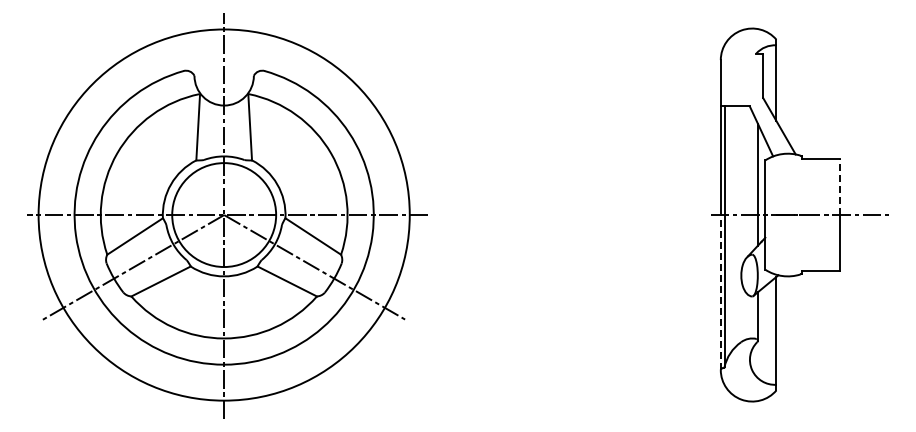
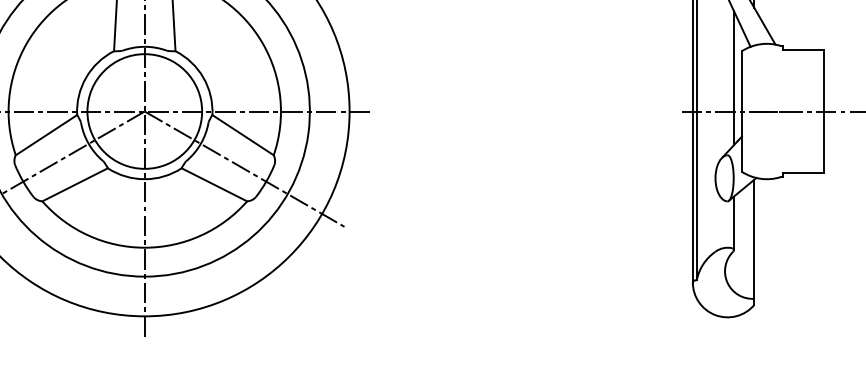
line: (839, 187) -> (823, 81), dashed -> solid
line: (720, 292) -> (692, 196), dashed -> solid

